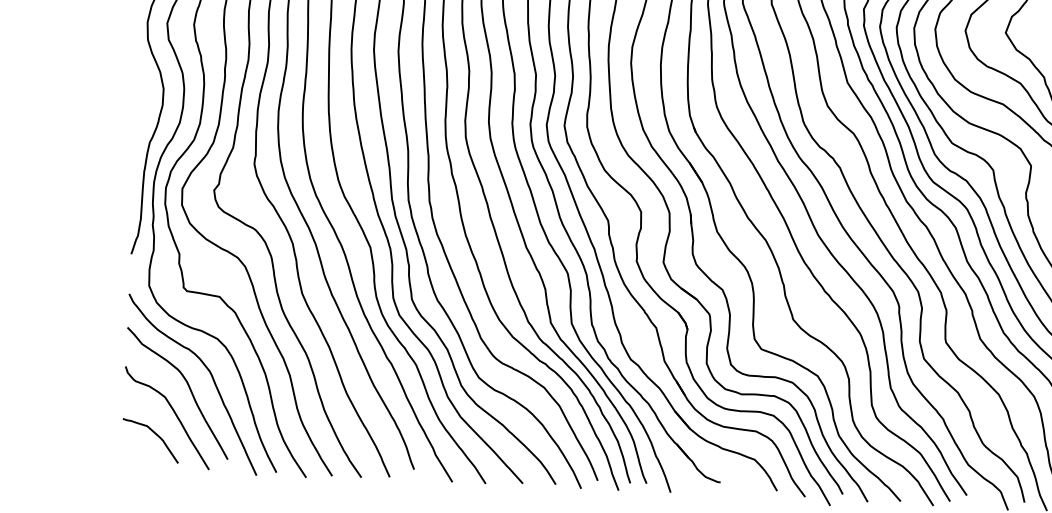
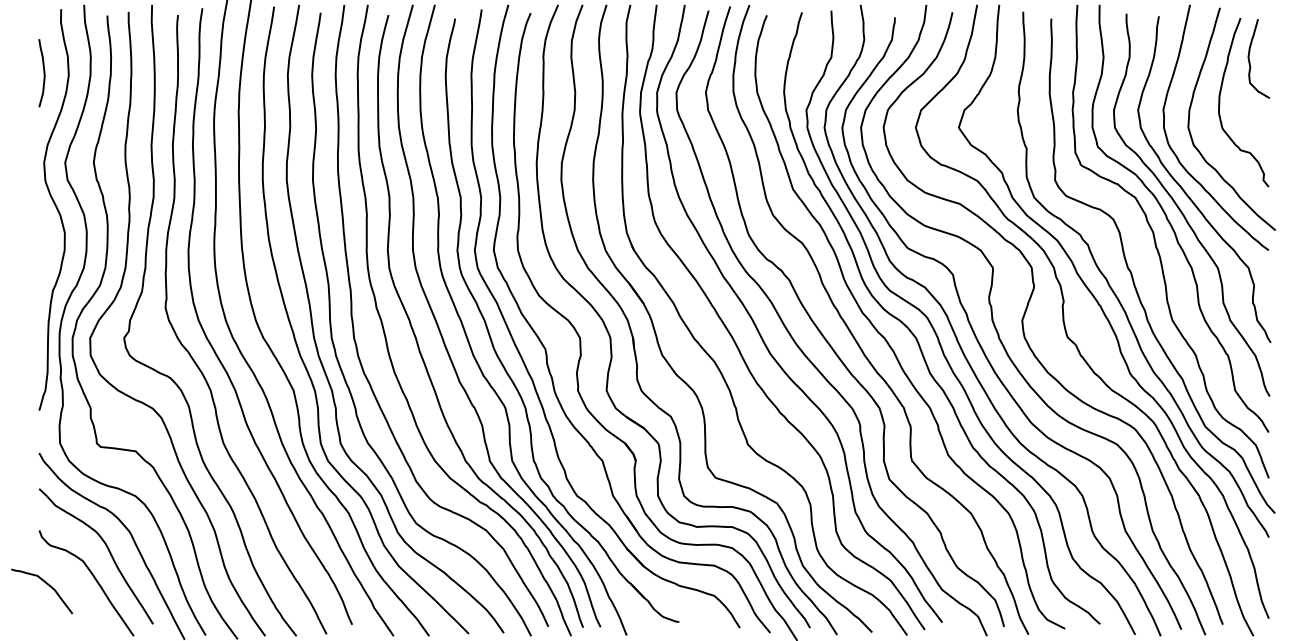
curve: (156, 435) -> (47, 585), moved

